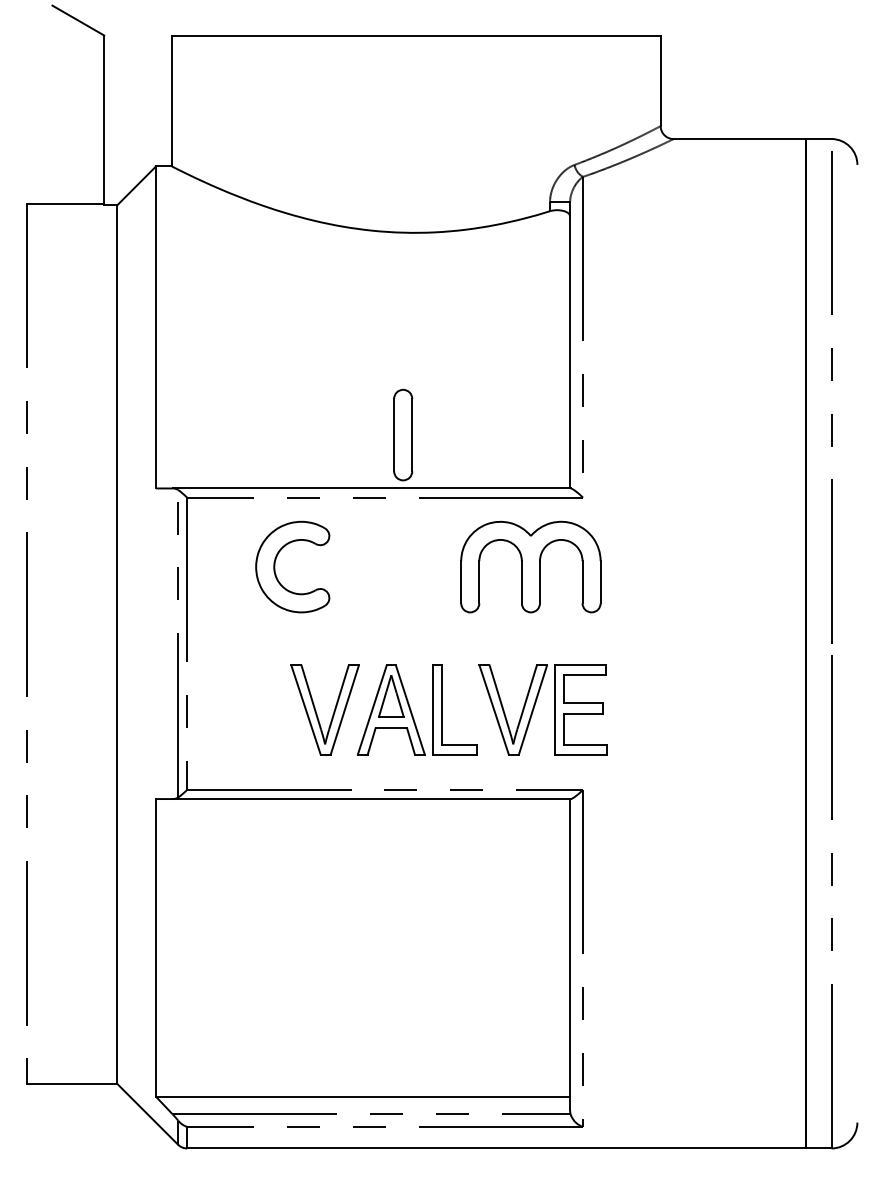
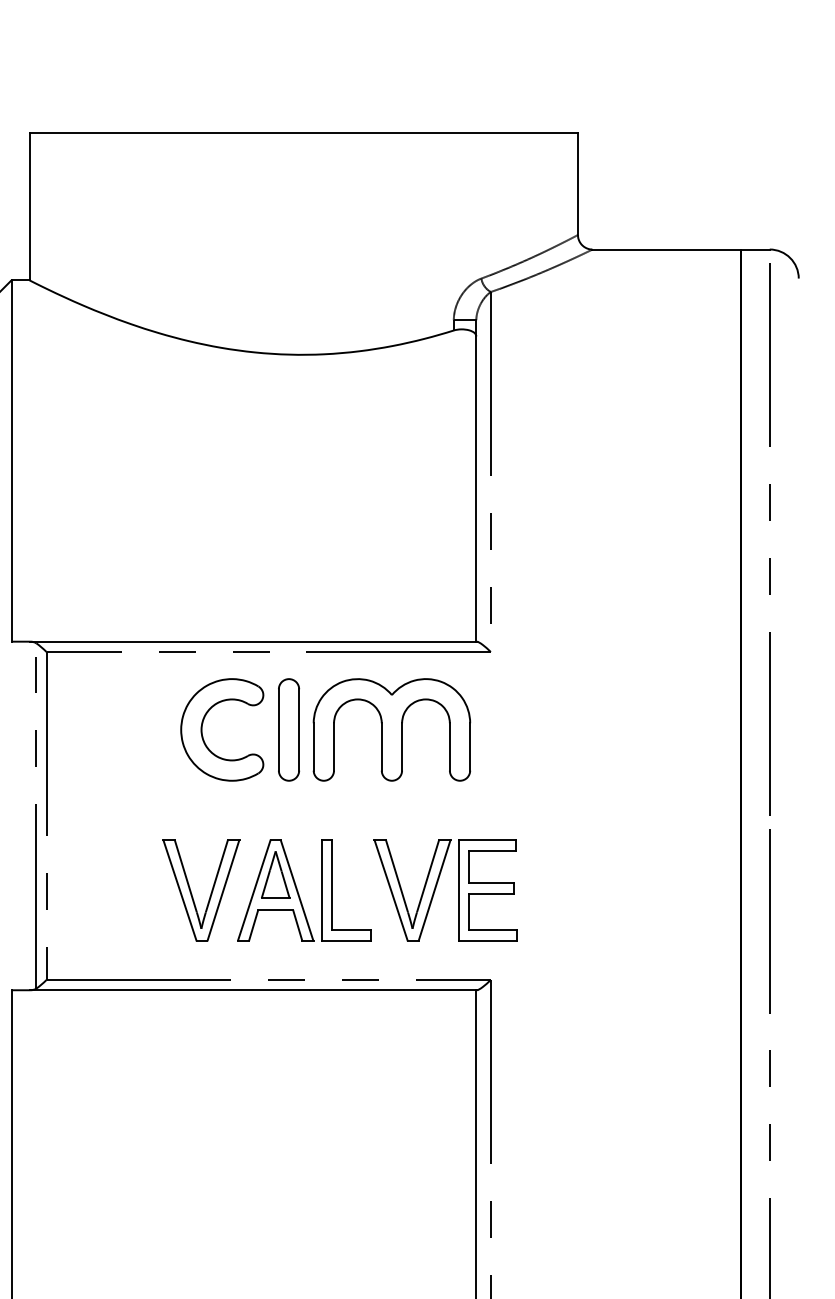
part: (403, 434) -> (289, 729), moved
part: (275, 566) -> (202, 729), moved
part: (530, 566) -> (391, 729), moved

